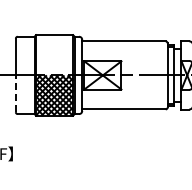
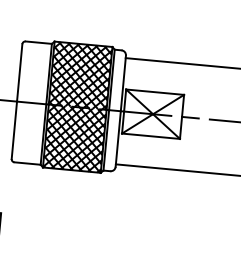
hatch: (54, 55) -> (80, 76), added
line: (15, 93) -> (13, 129), dashed -> solid

